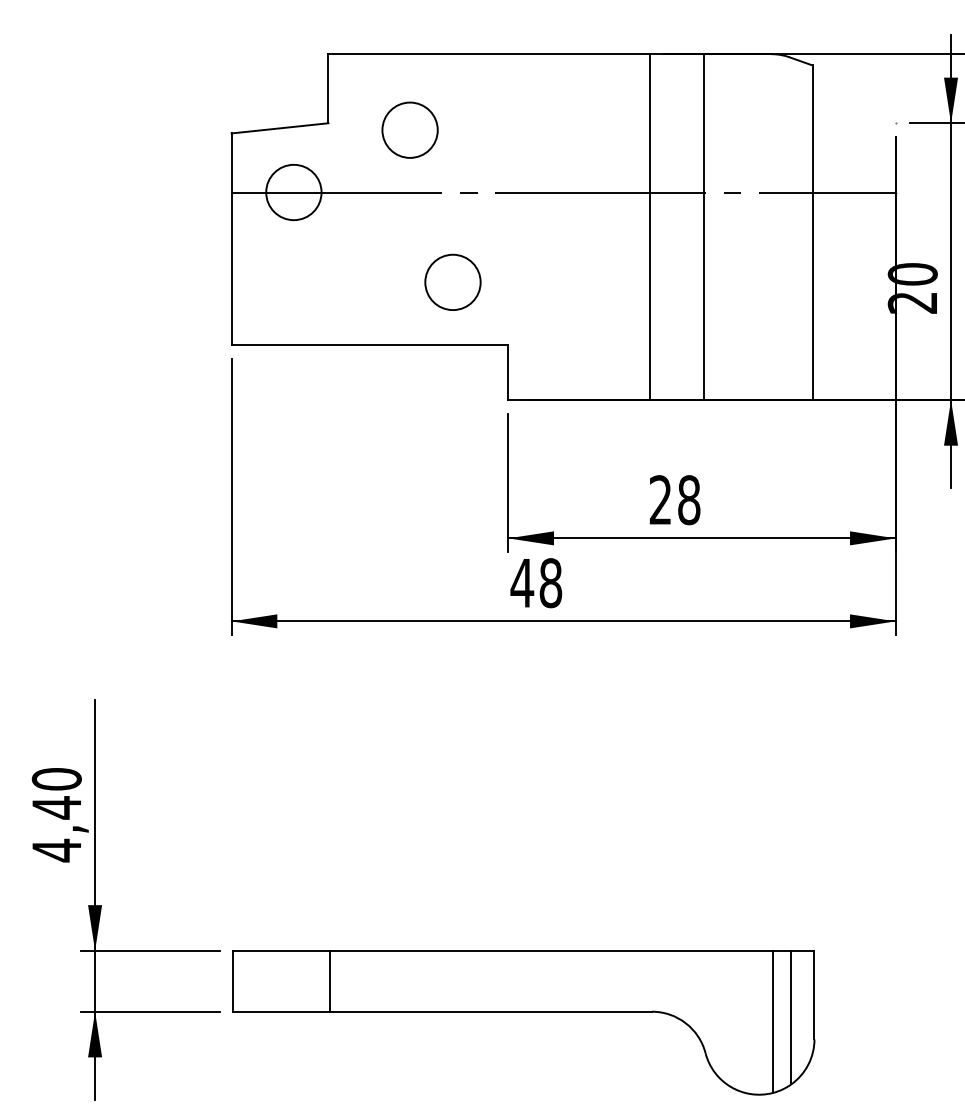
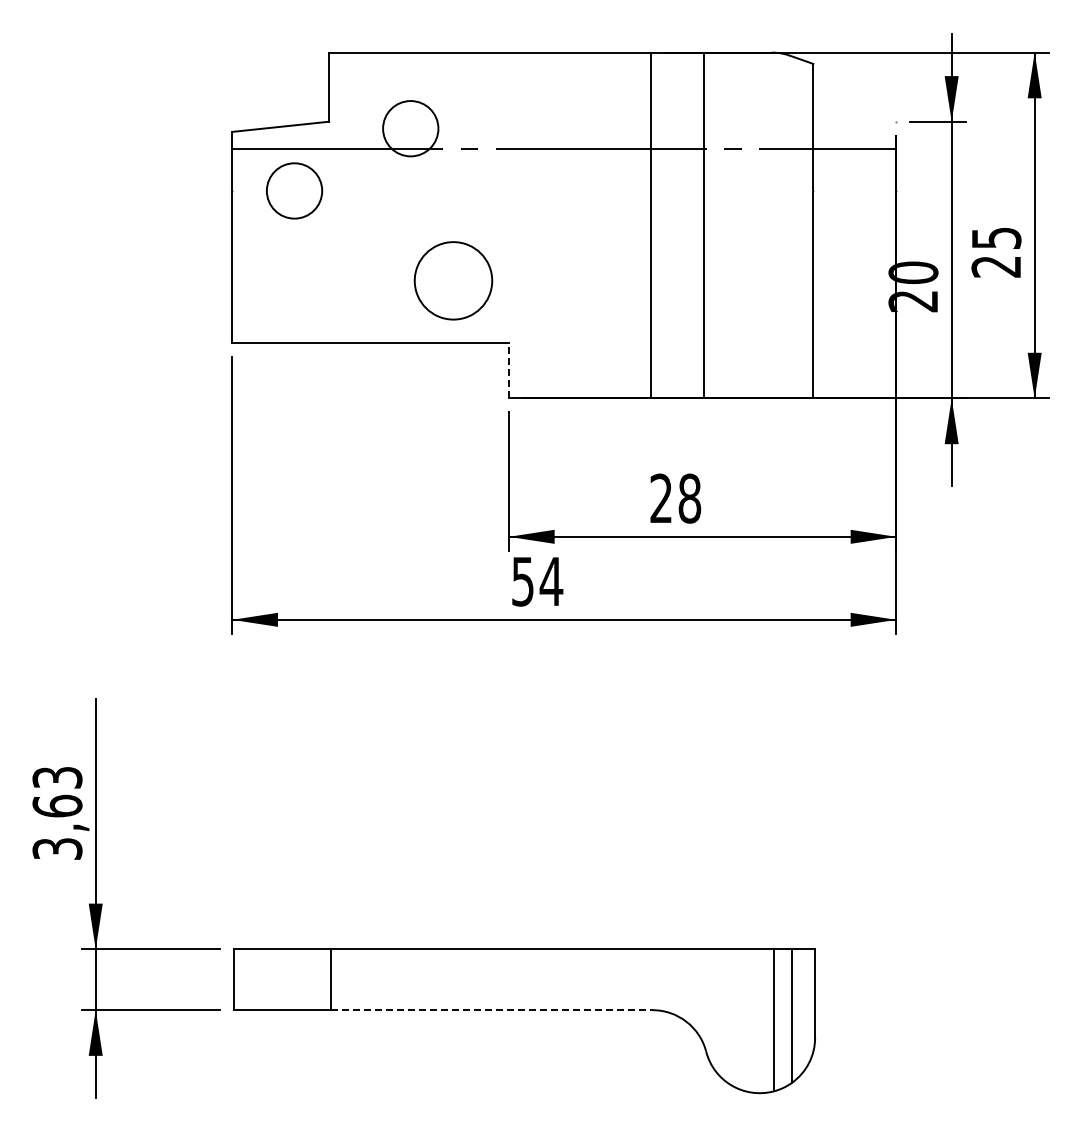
line: (563, 192) -> (564, 148), moved
circle: (452, 282) -> (453, 280), size x1.4
line: (507, 372) -> (508, 370), solid -> dashed
text: (536, 583) -> (537, 581), 48 -> 54
text: (56, 815) -> (57, 813), 4,40 -> 3,63
line: (490, 1012) -> (491, 1010), solid -> dashed

